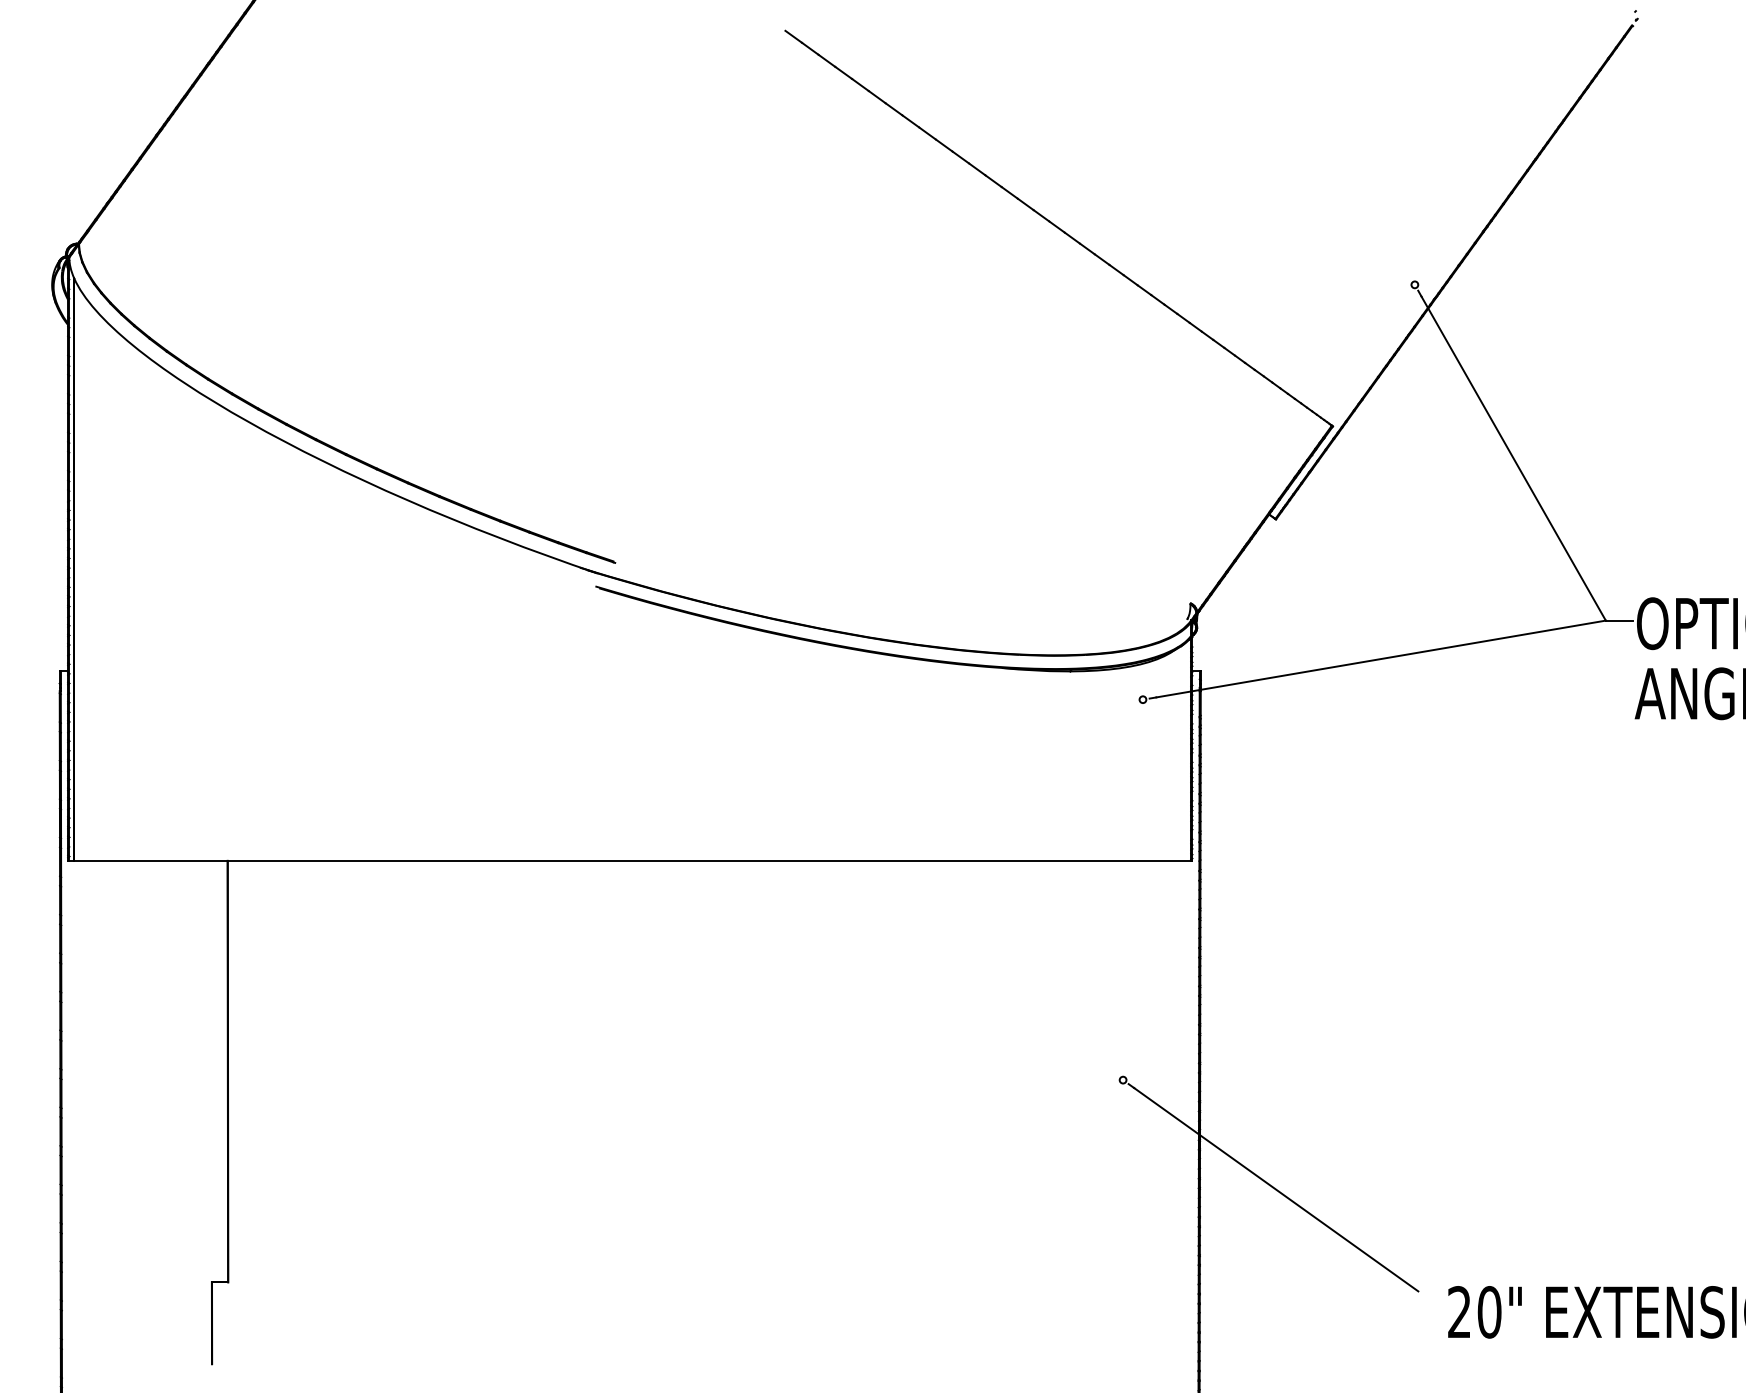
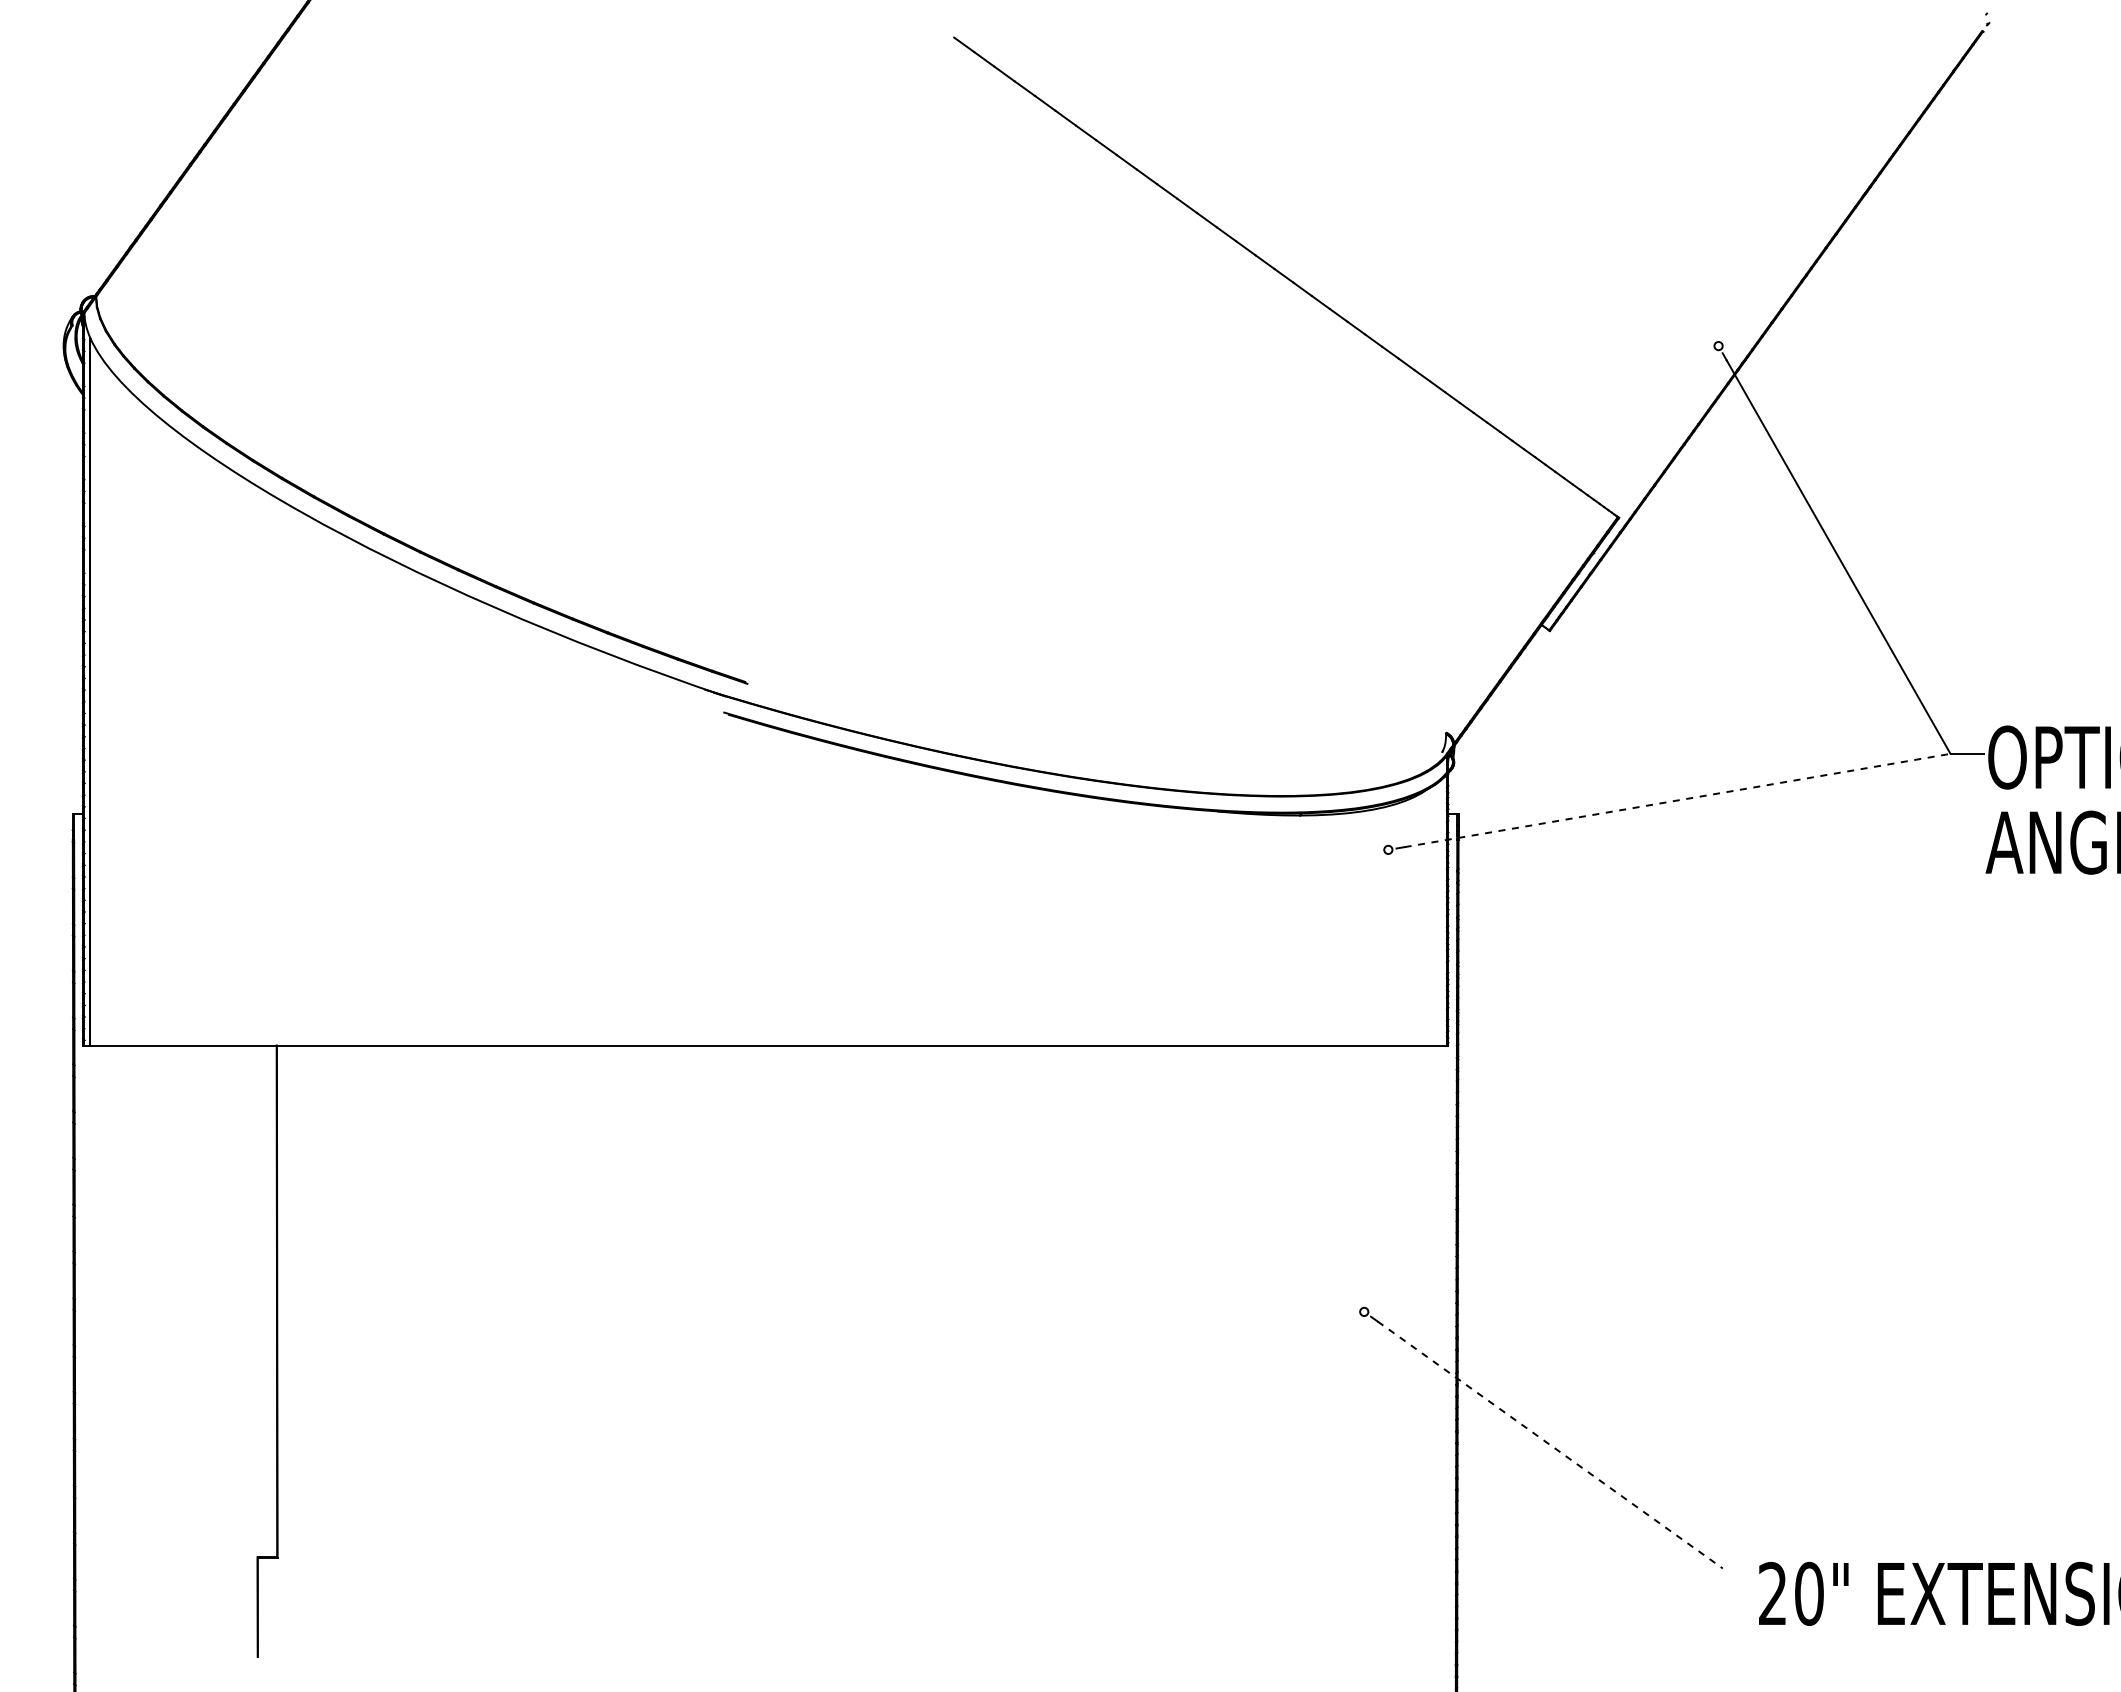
line: (1381, 659) -> (1677, 800), solid -> dashed
line: (1276, 1190) -> (1550, 1445), solid -> dashed

